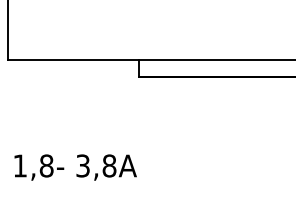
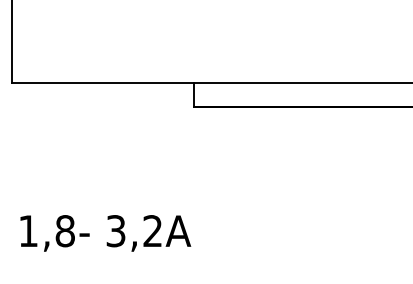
text: (109, 165) -> (152, 230), 3,8A -> 3,2A

